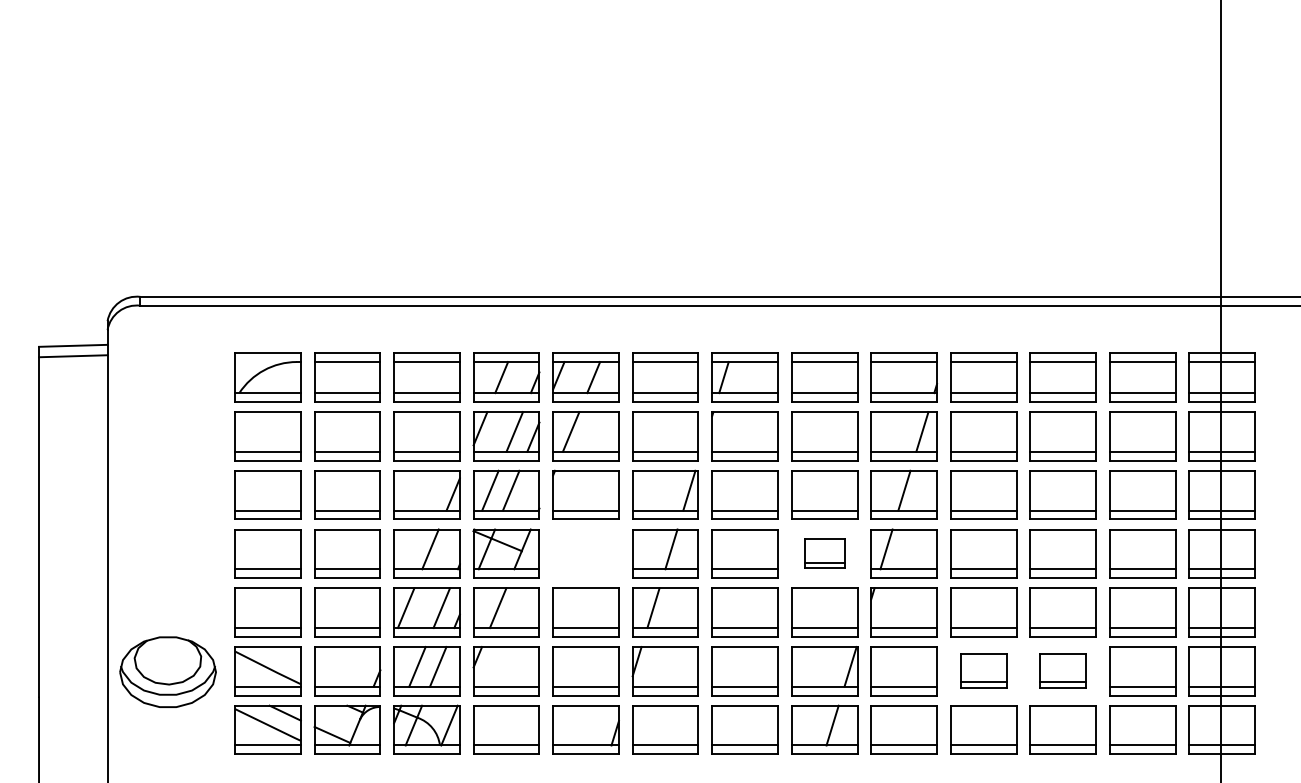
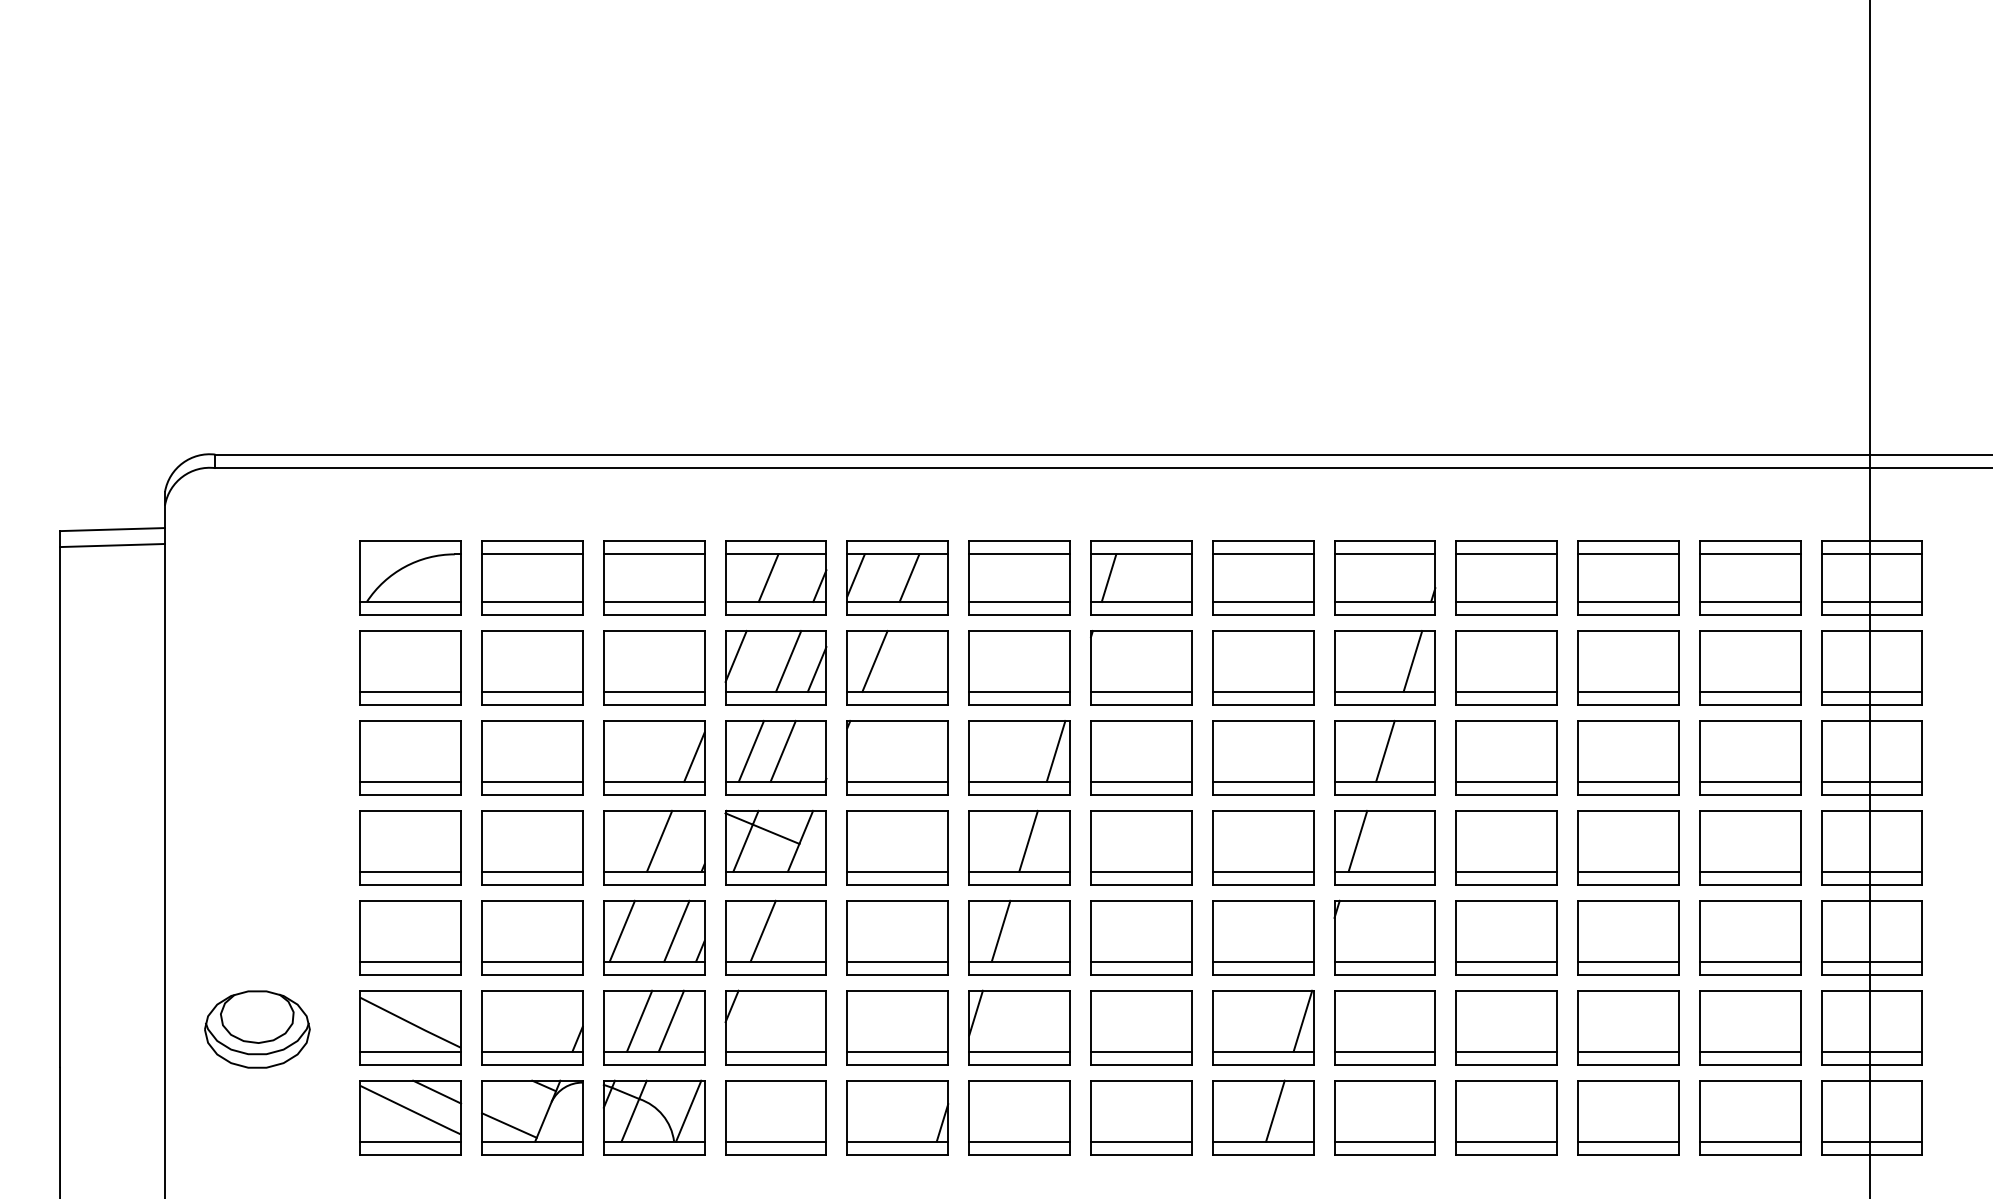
part: (585, 553) -> (896, 847), added
part: (824, 553) -> (1262, 847), size x1.67
part: (983, 671) -> (1506, 1028), size x1.43
part: (1062, 671) -> (1627, 1028), size x1.43
part: (167, 672) -> (256, 1029), size x0.71

